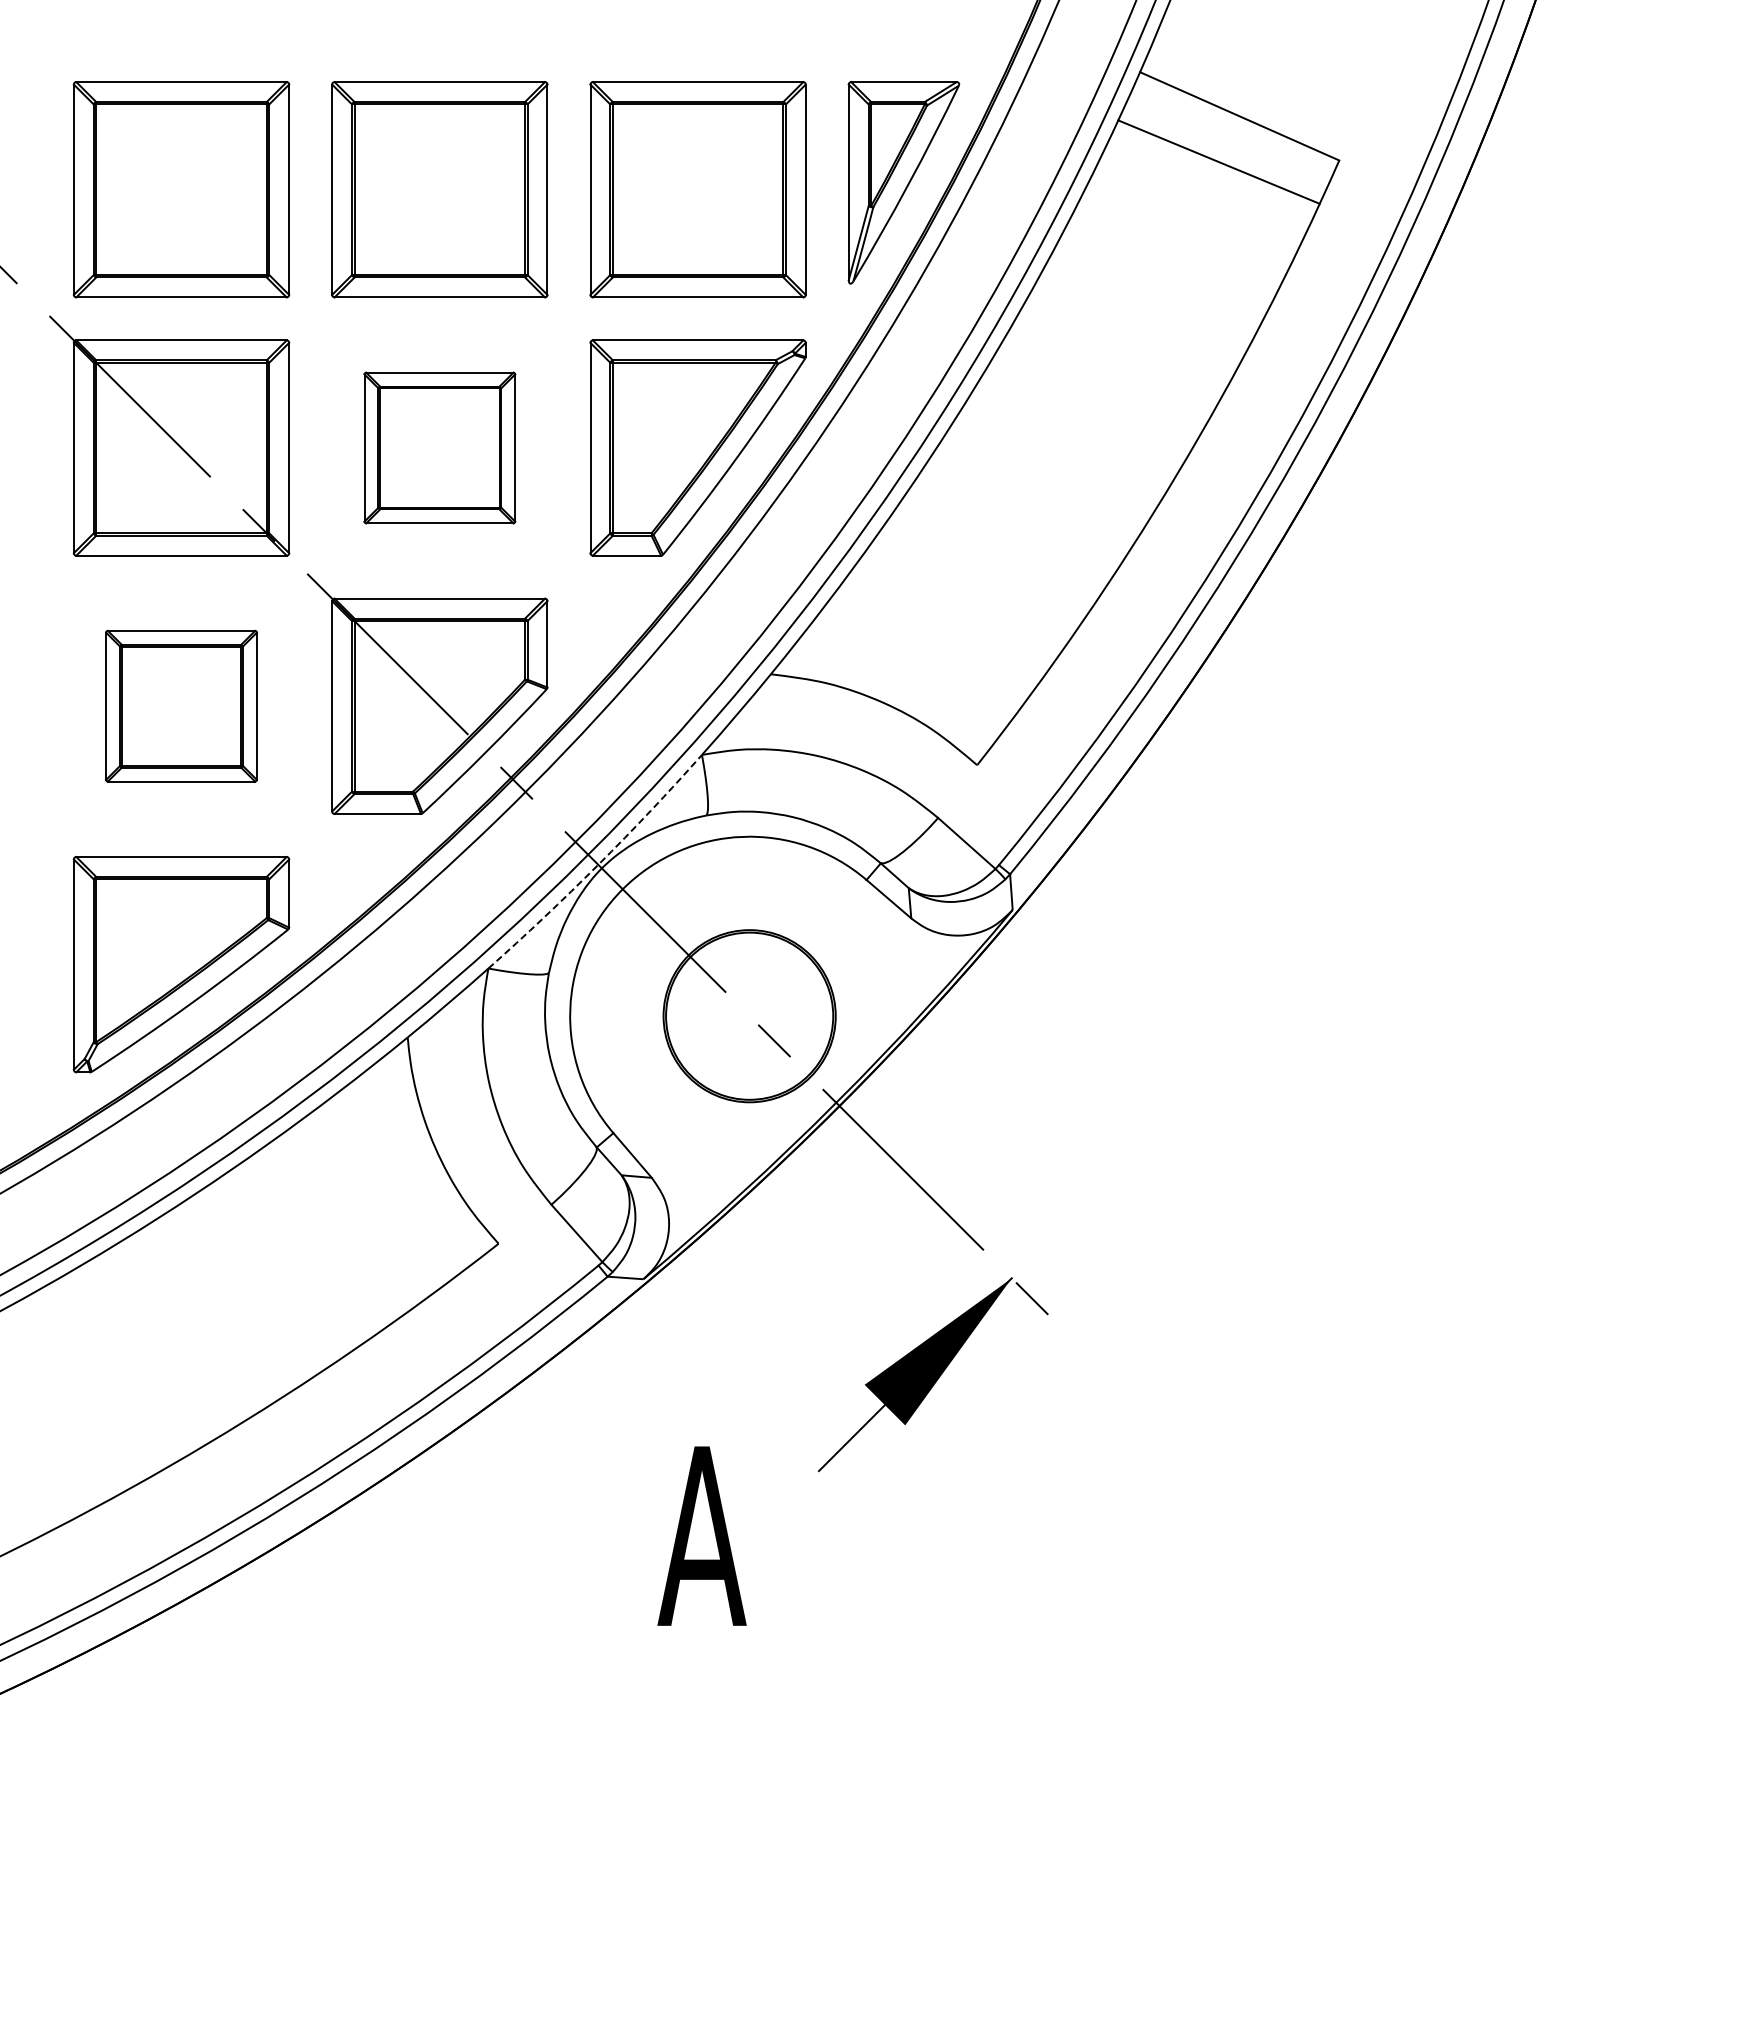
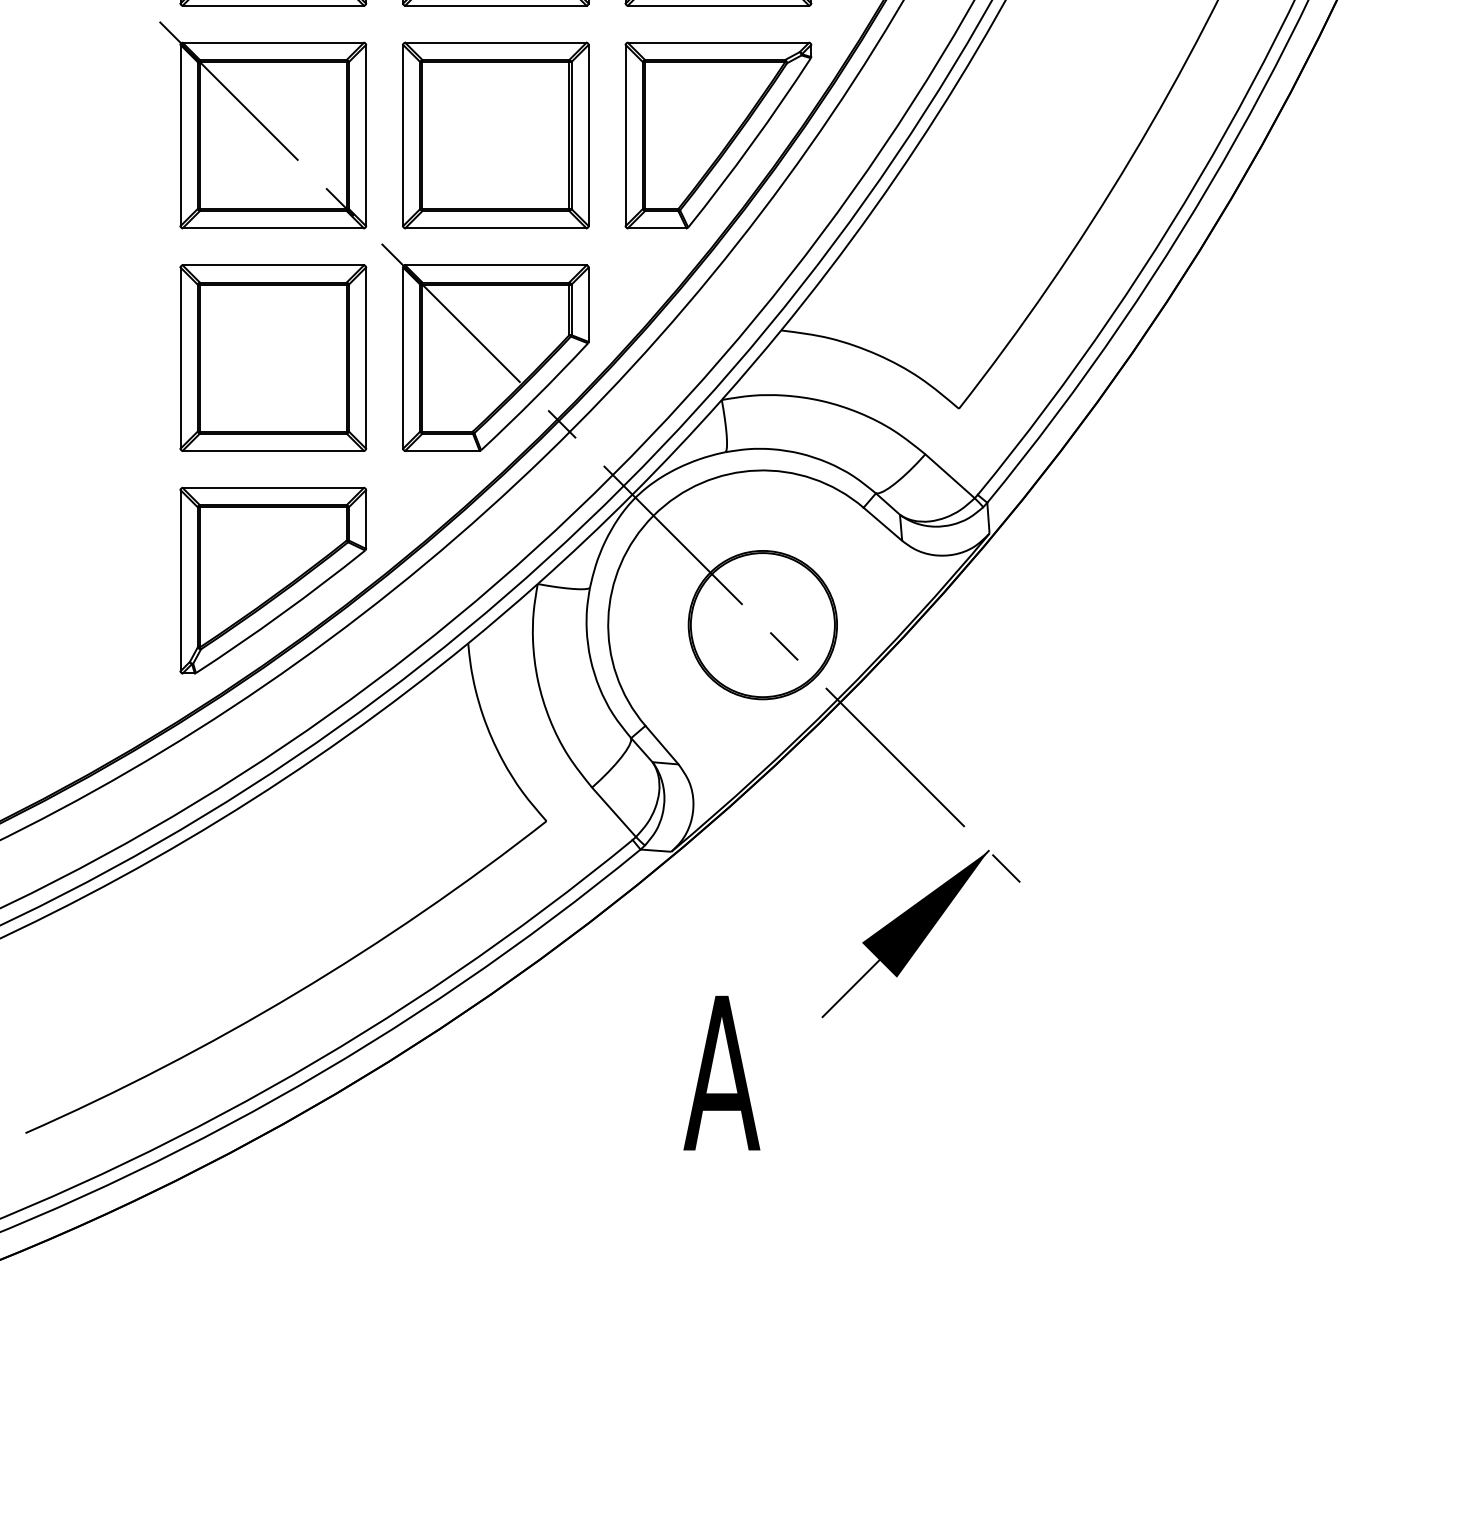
part: (439, 447) -> (495, 135), size x1.43
part: (181, 705) -> (273, 357), size x1.43
arc: (598, 864) -> (632, 494), dashed -> solid

